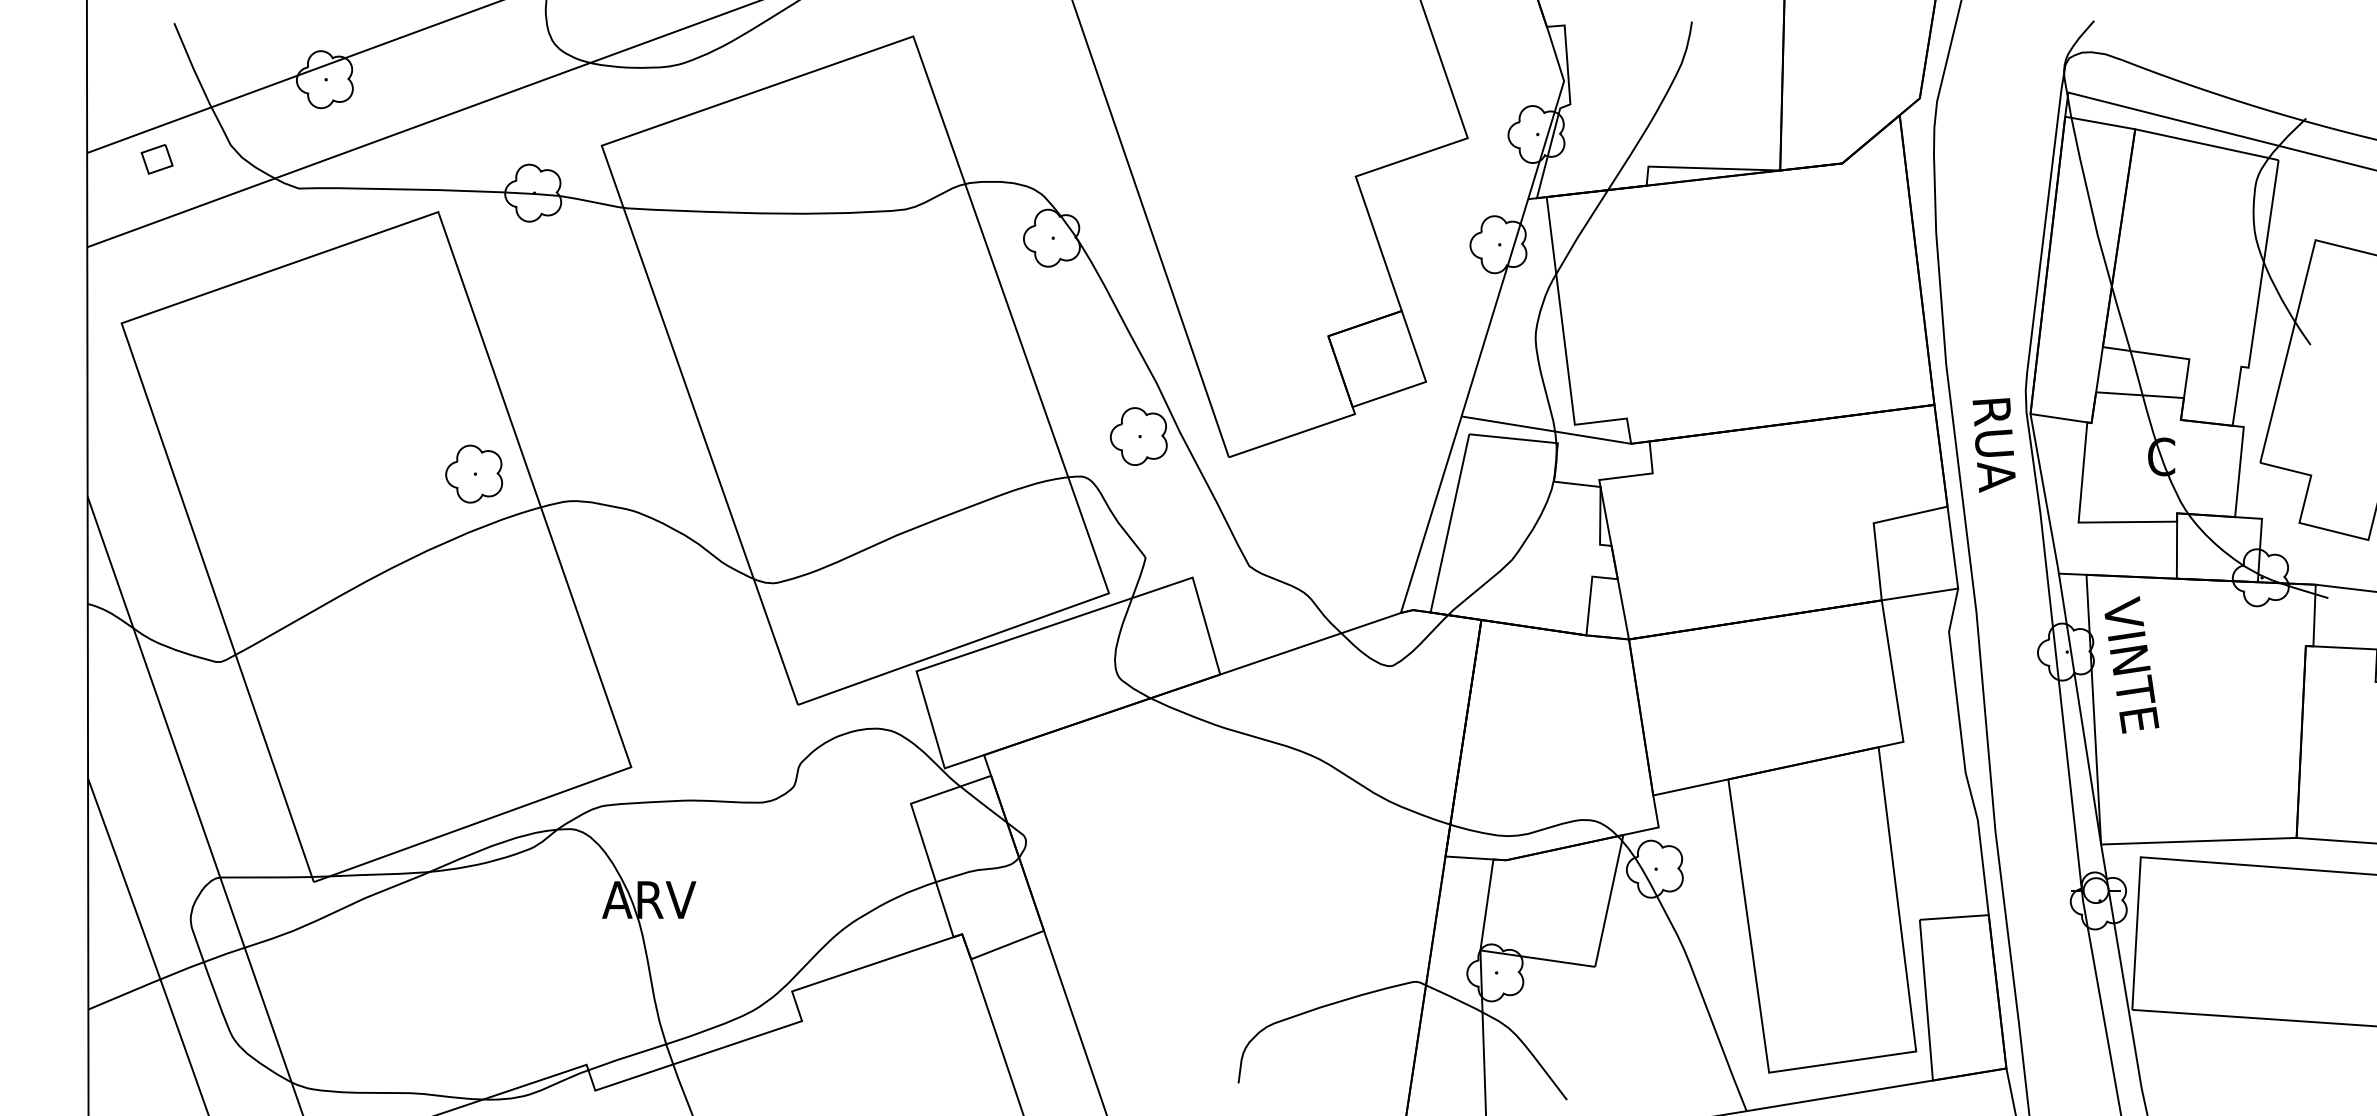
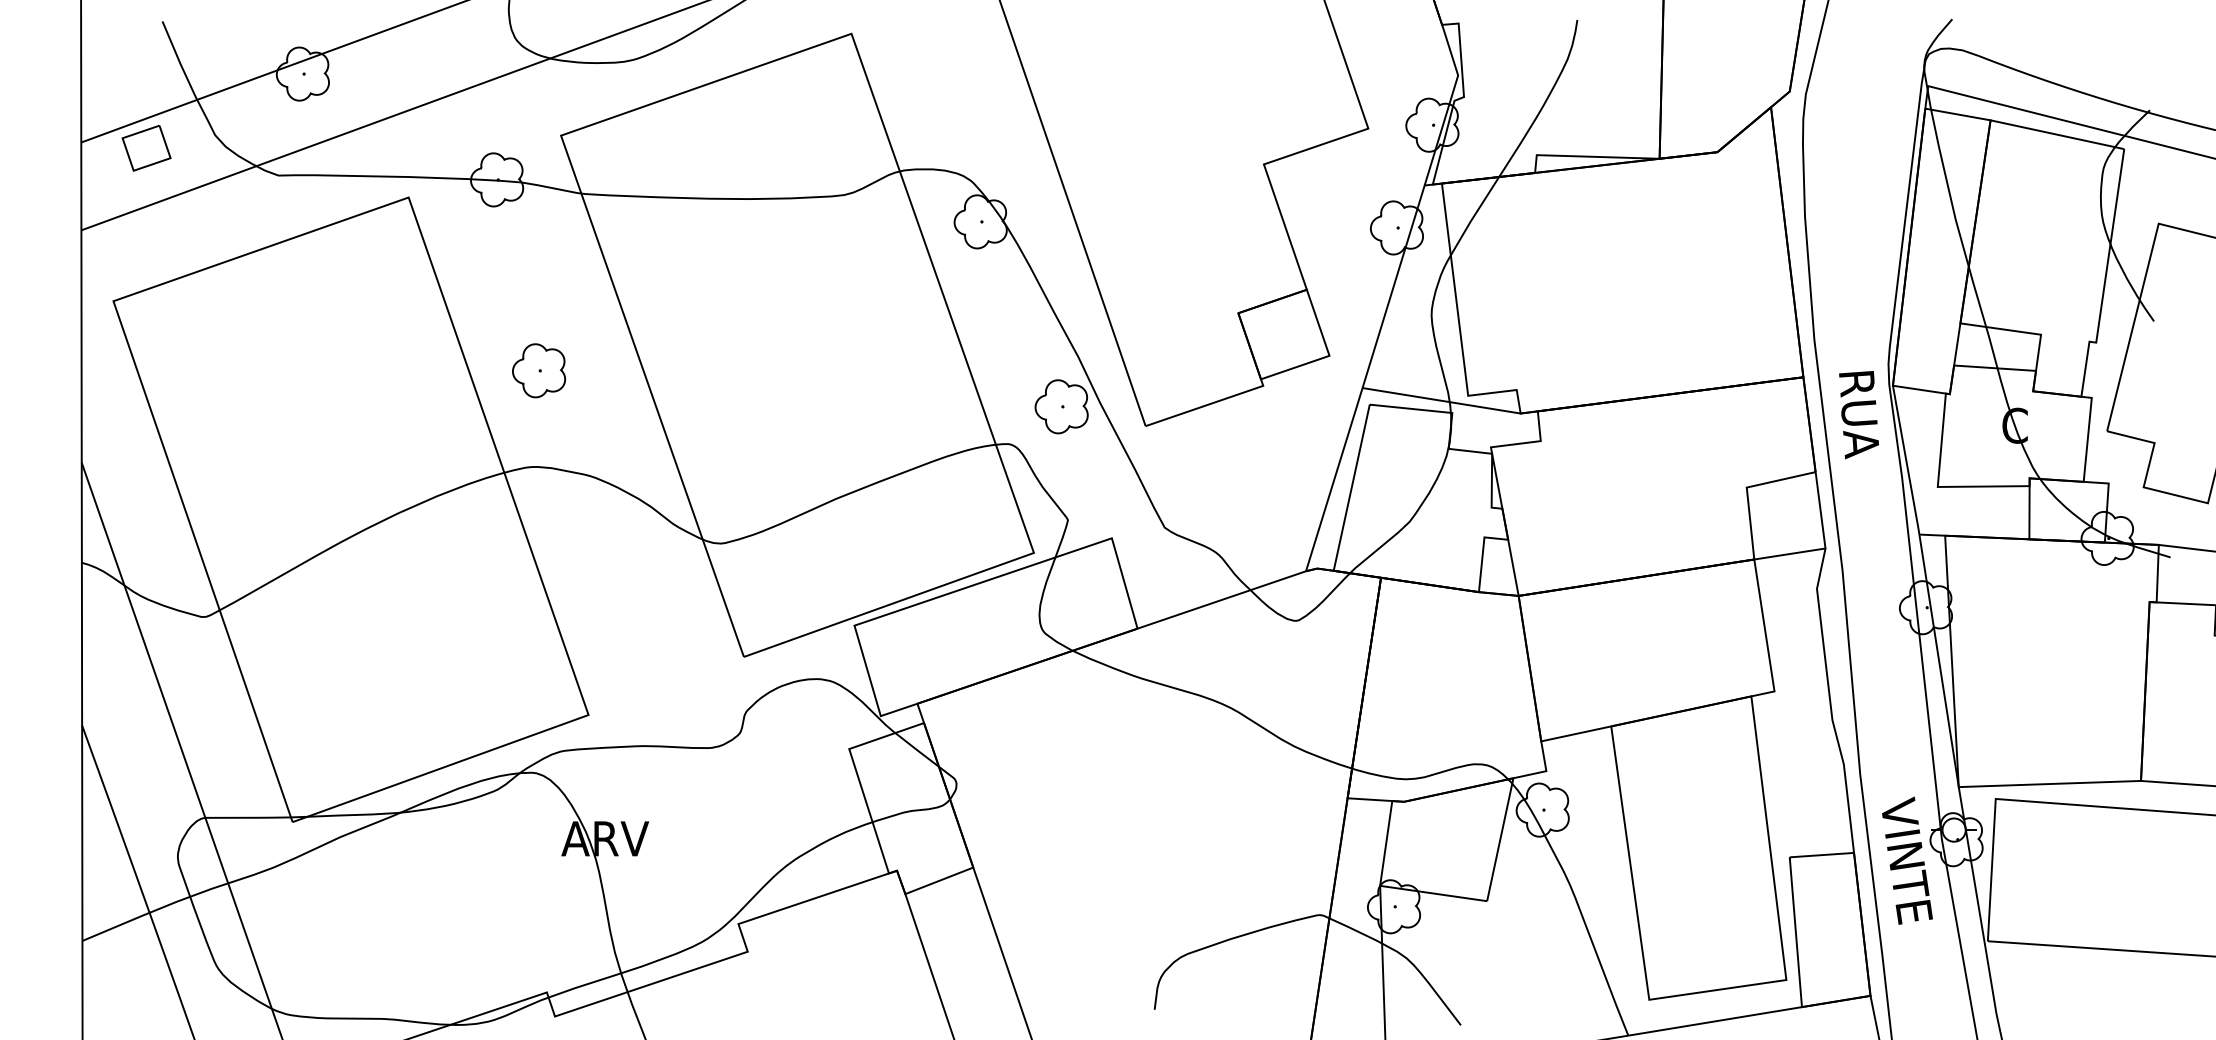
part: (157, 159) -> (146, 148), size x1.67
part: (474, 473) -> (539, 370), moved
text: (2131, 664) -> (1907, 860), moved

